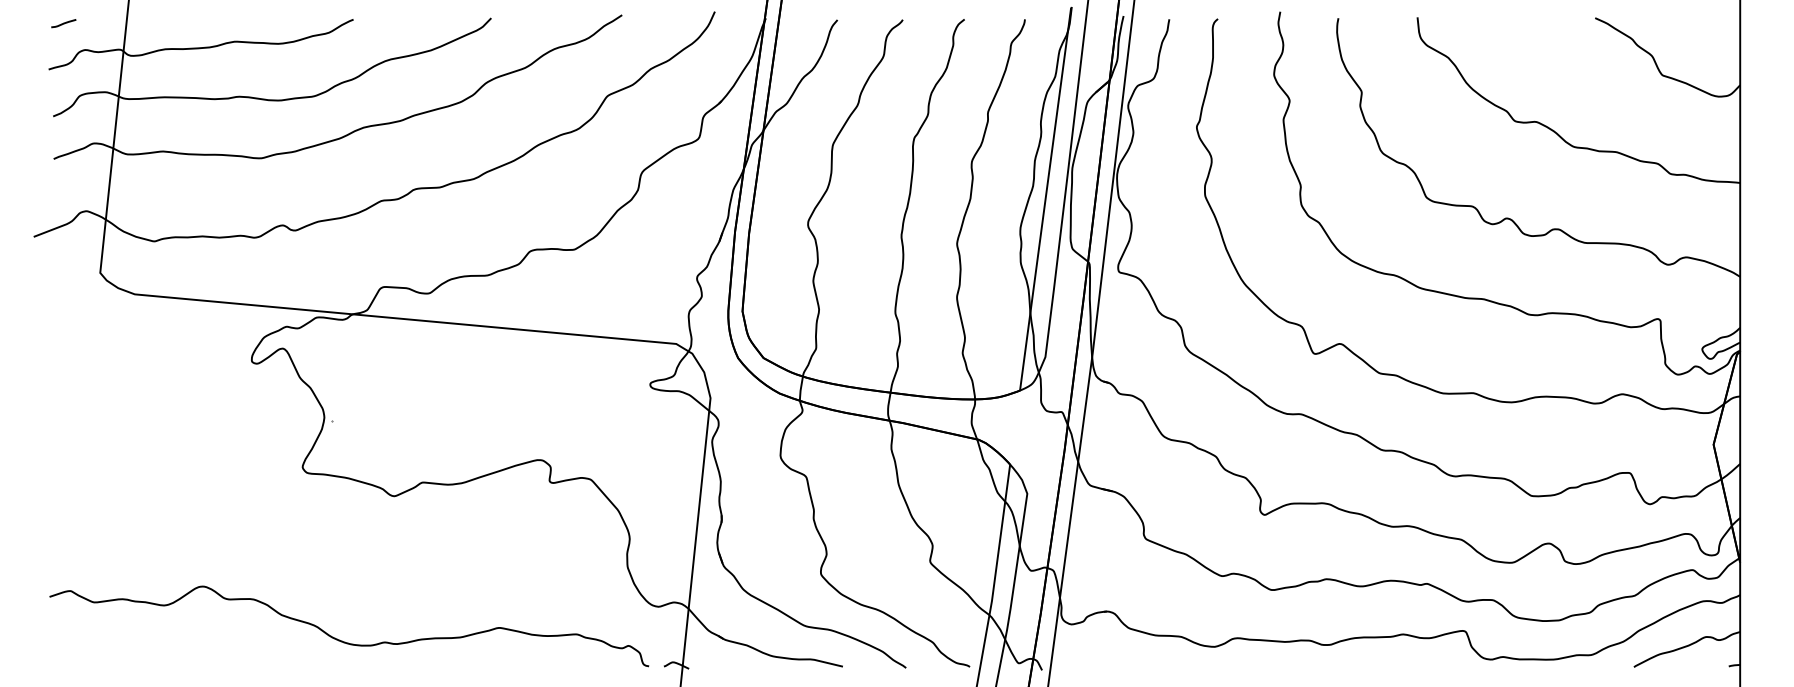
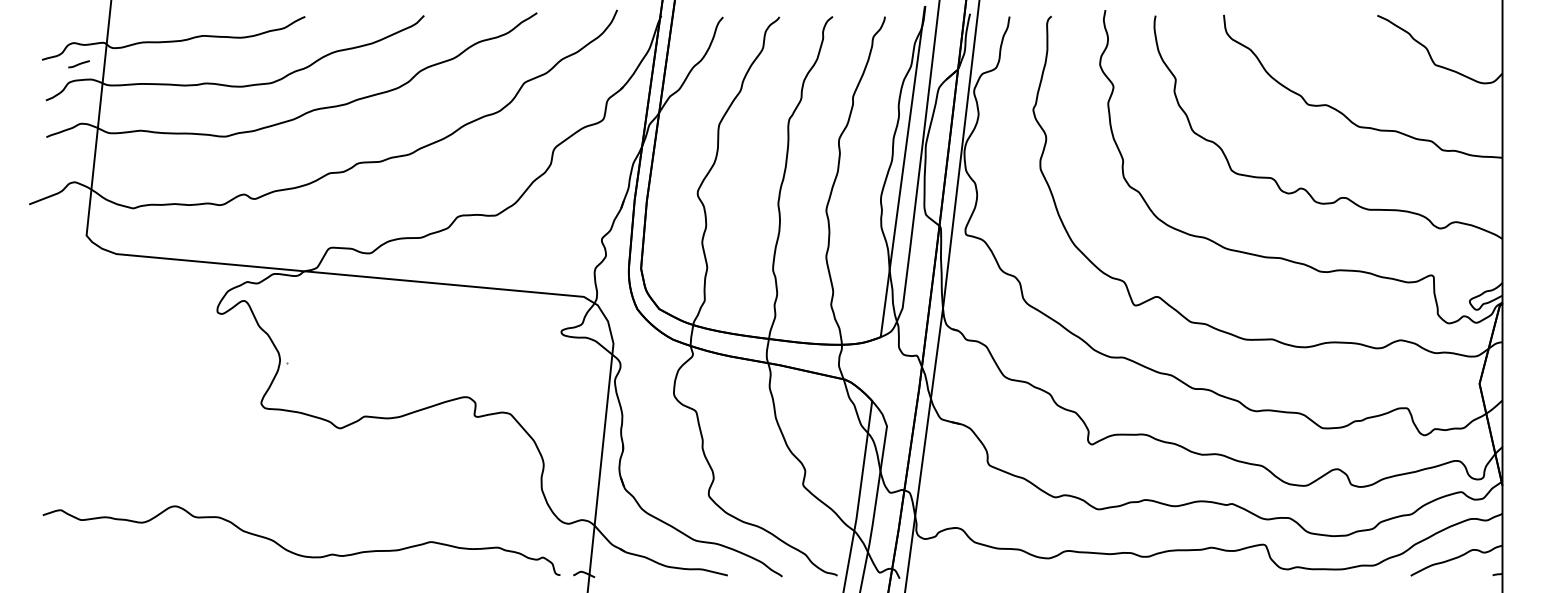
line: (63, 23) -> (78, 64), moved

